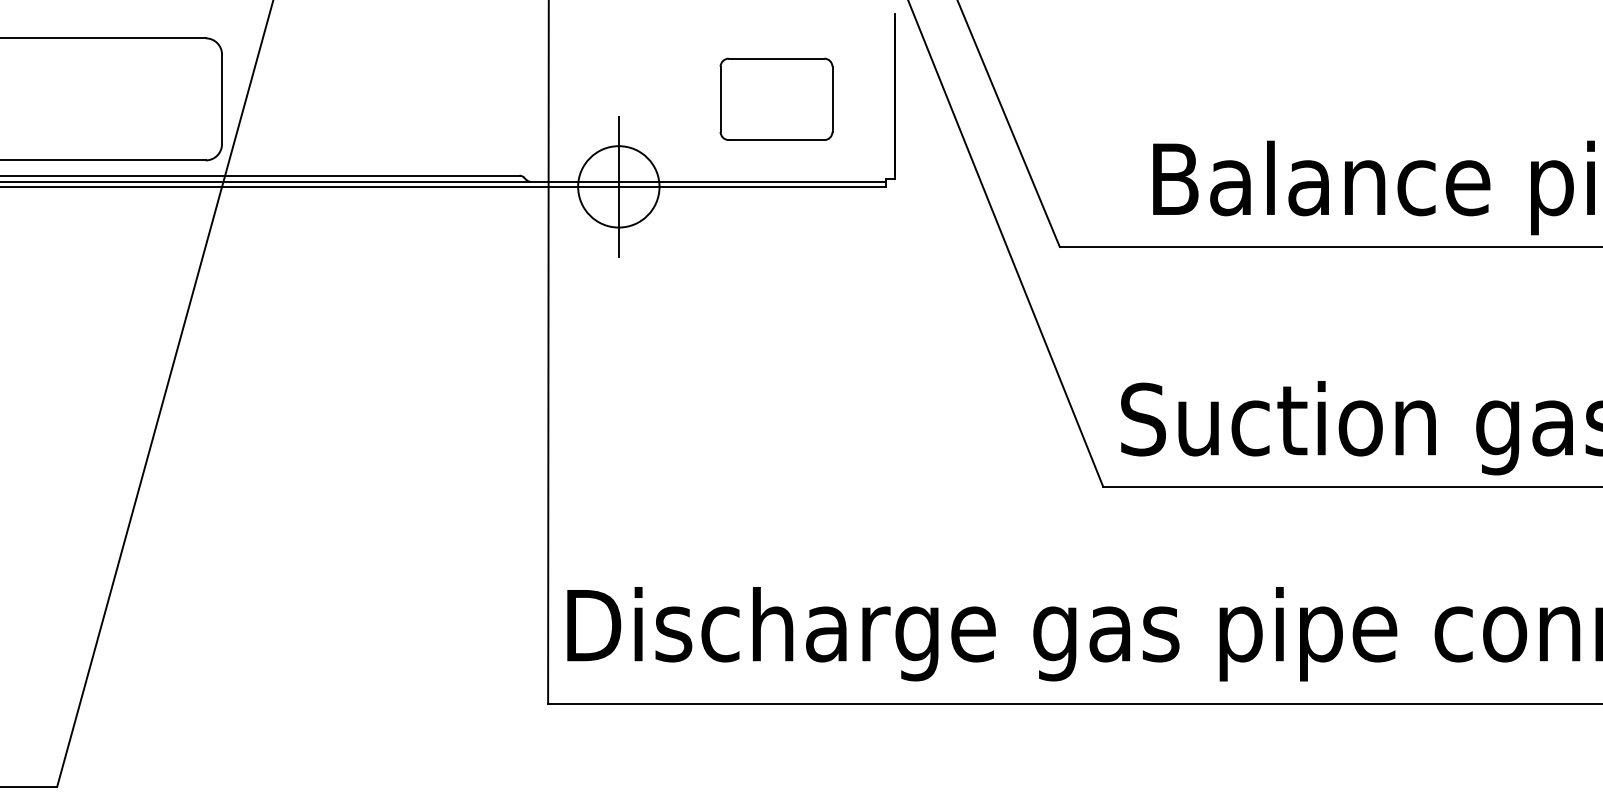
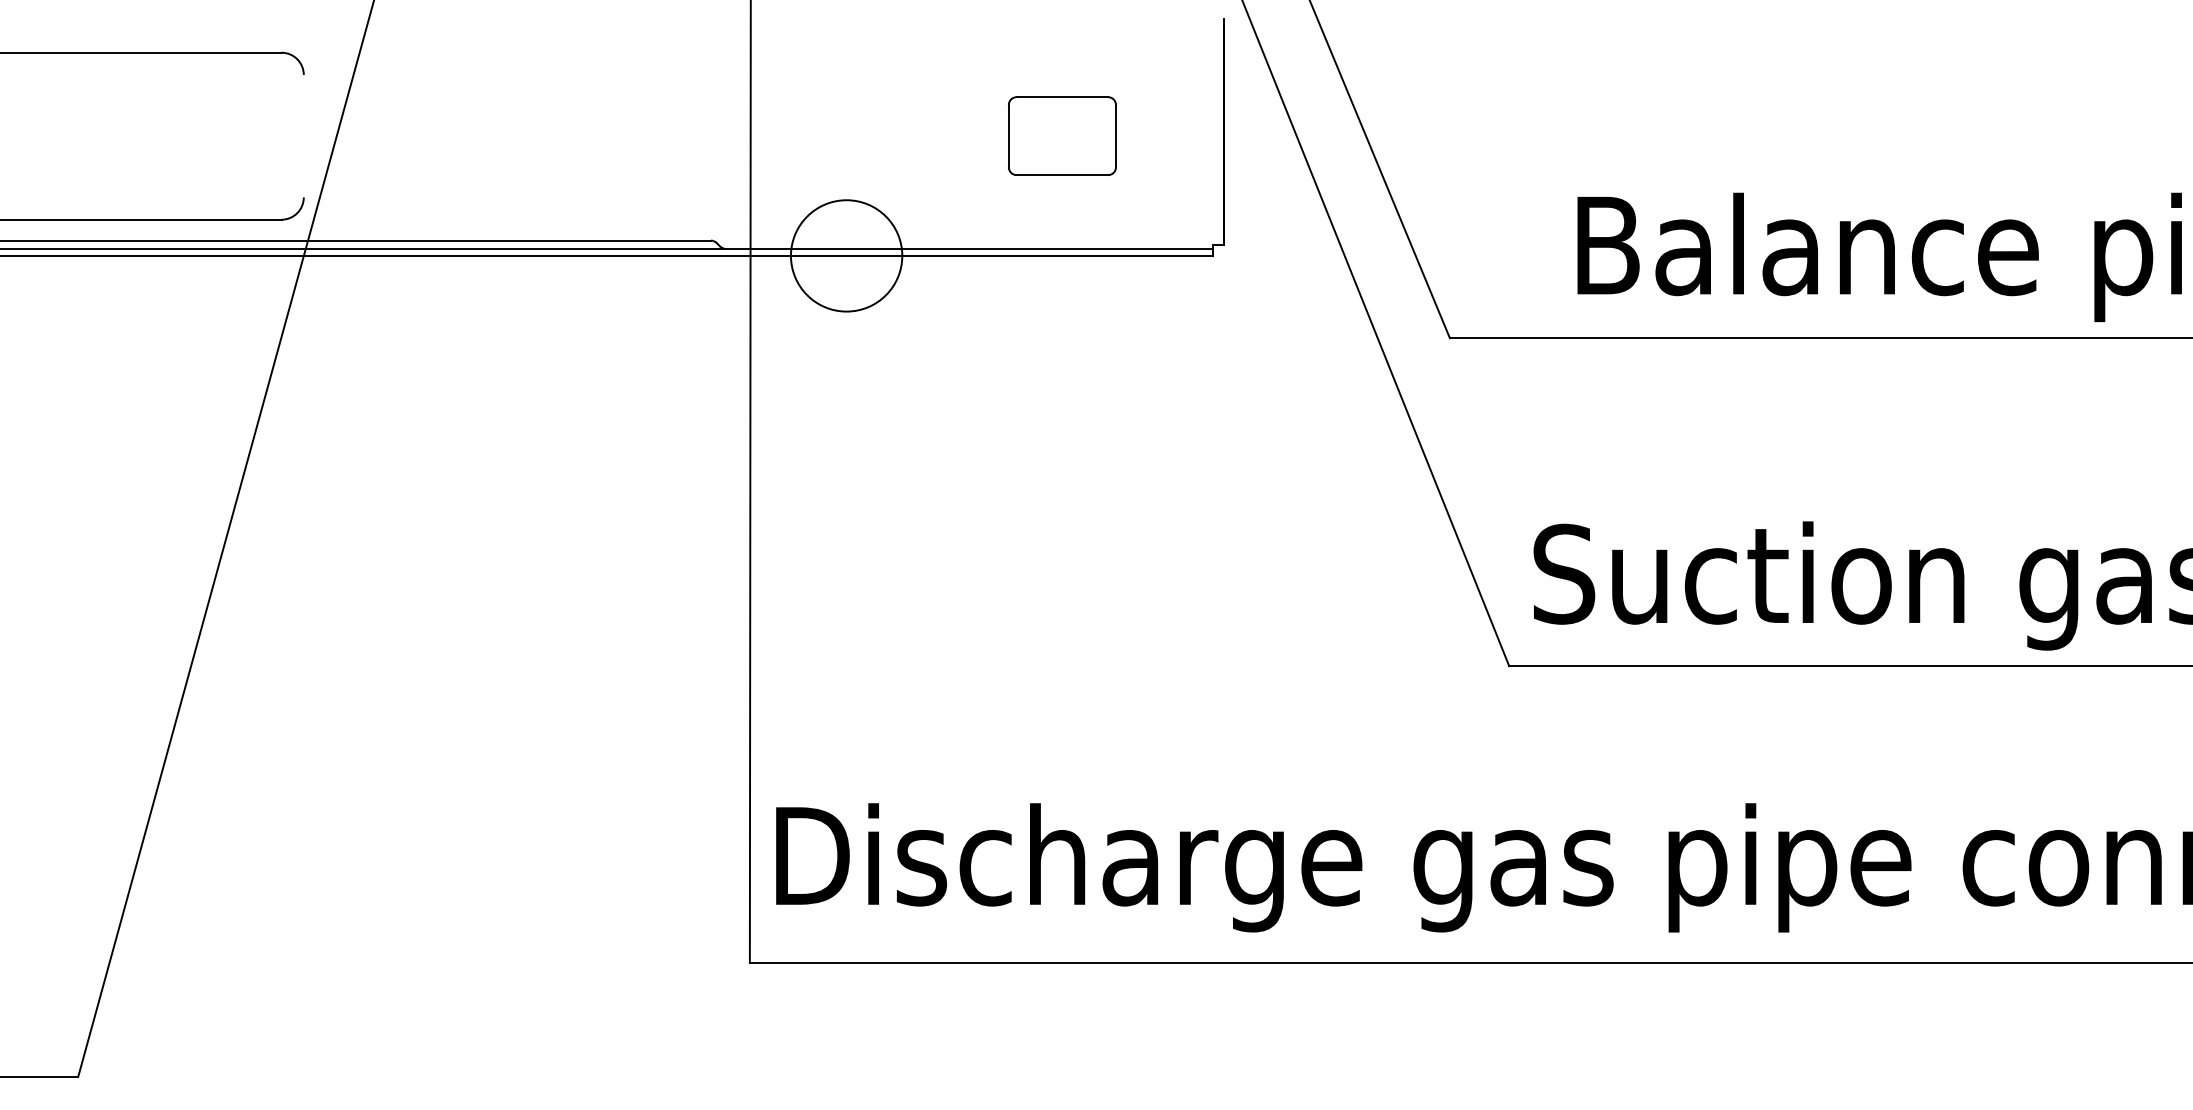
line: (221, 98) -> (303, 135), removed
part: (776, 98) -> (1062, 135), size x0.7
line: (618, 186) -> (846, 255), removed

